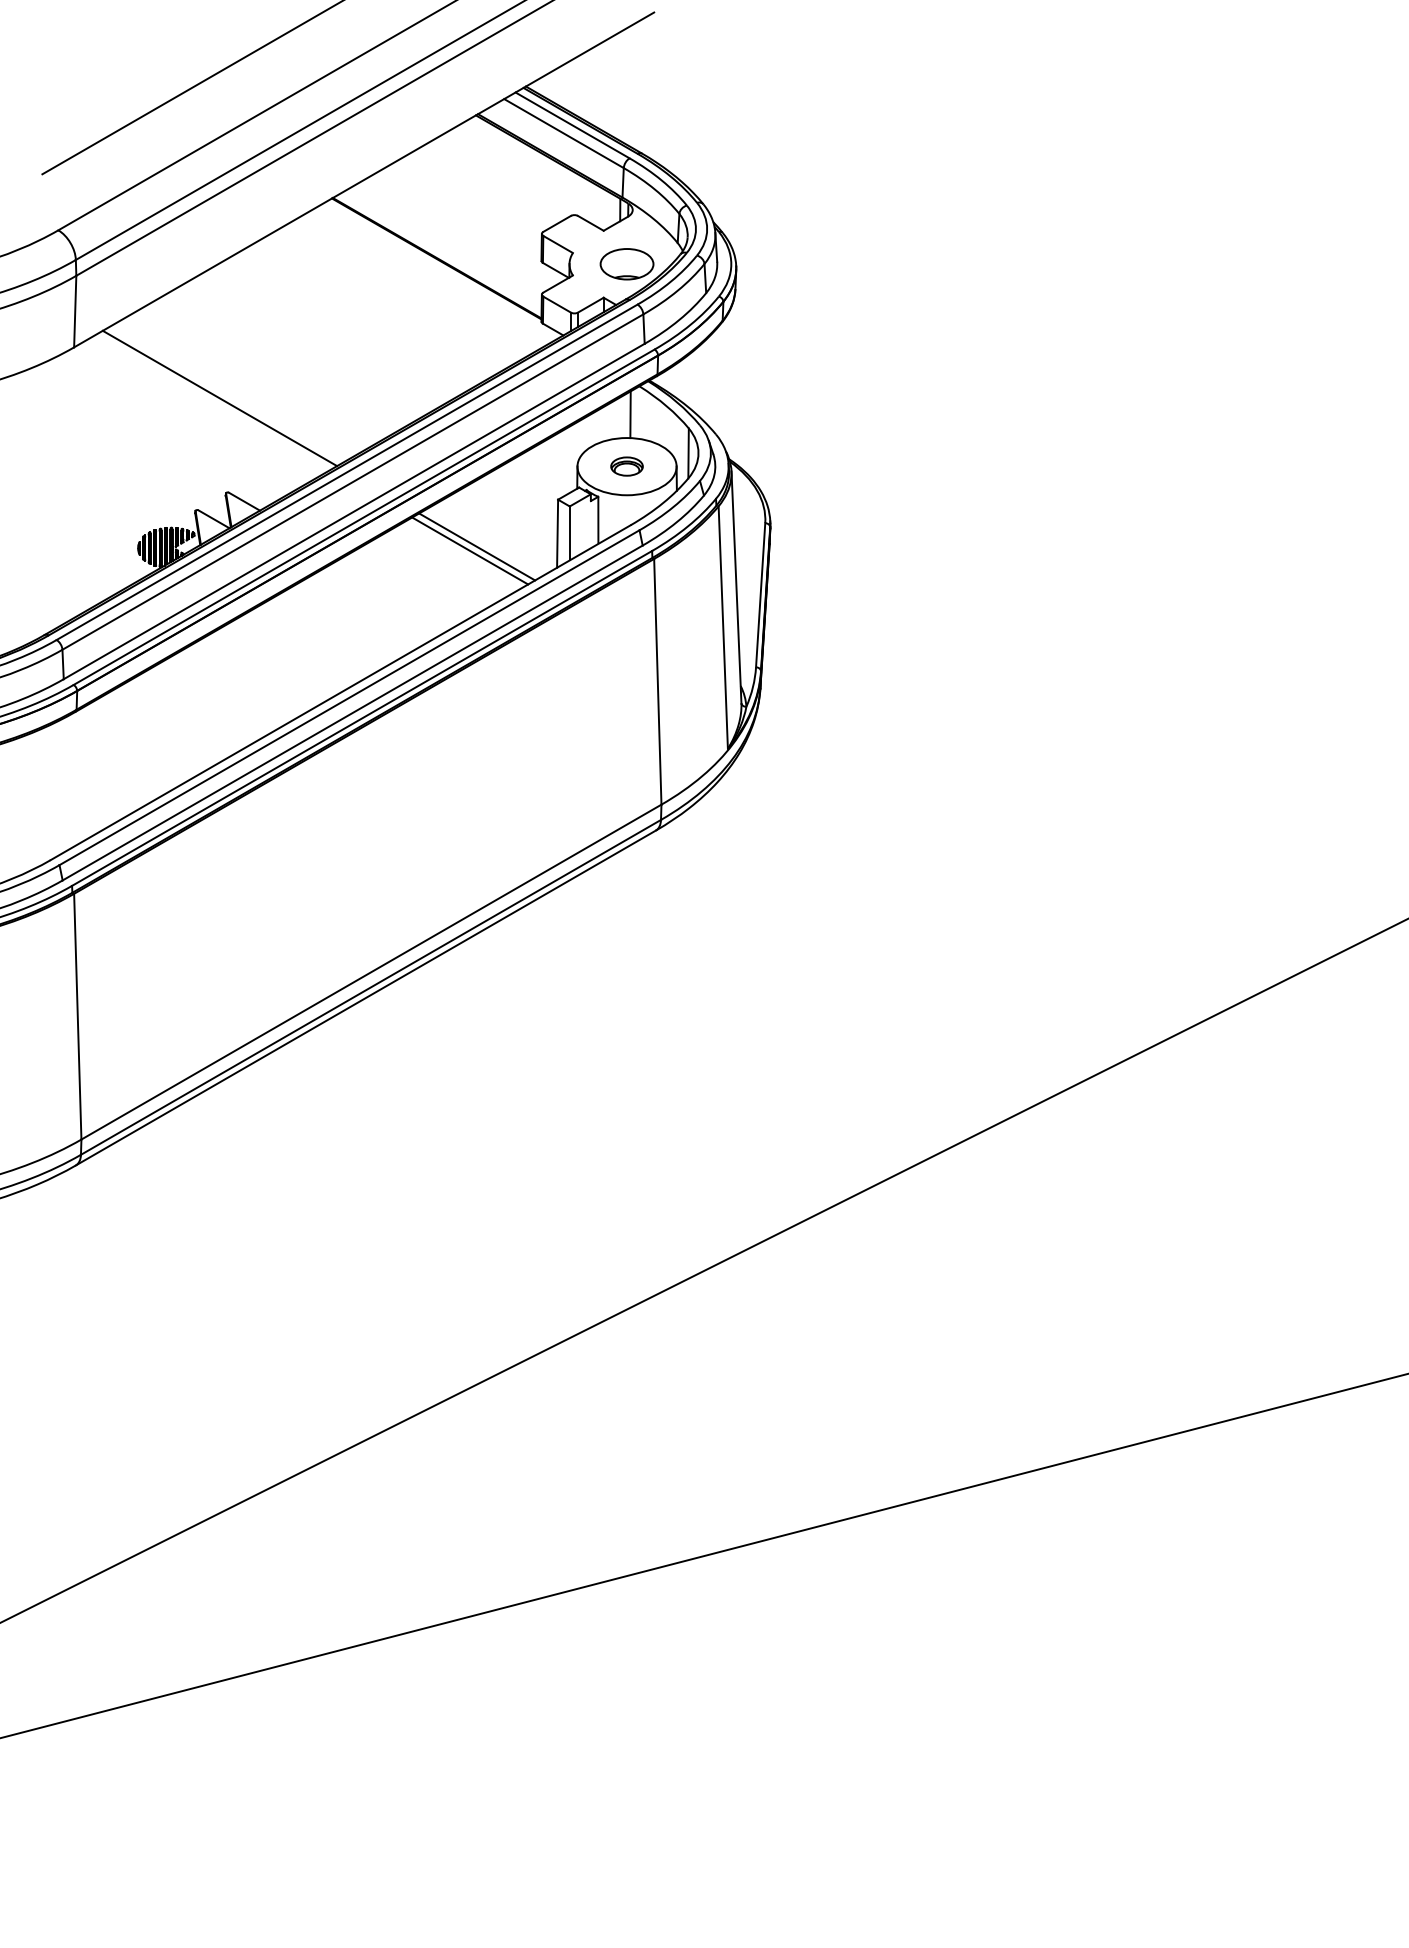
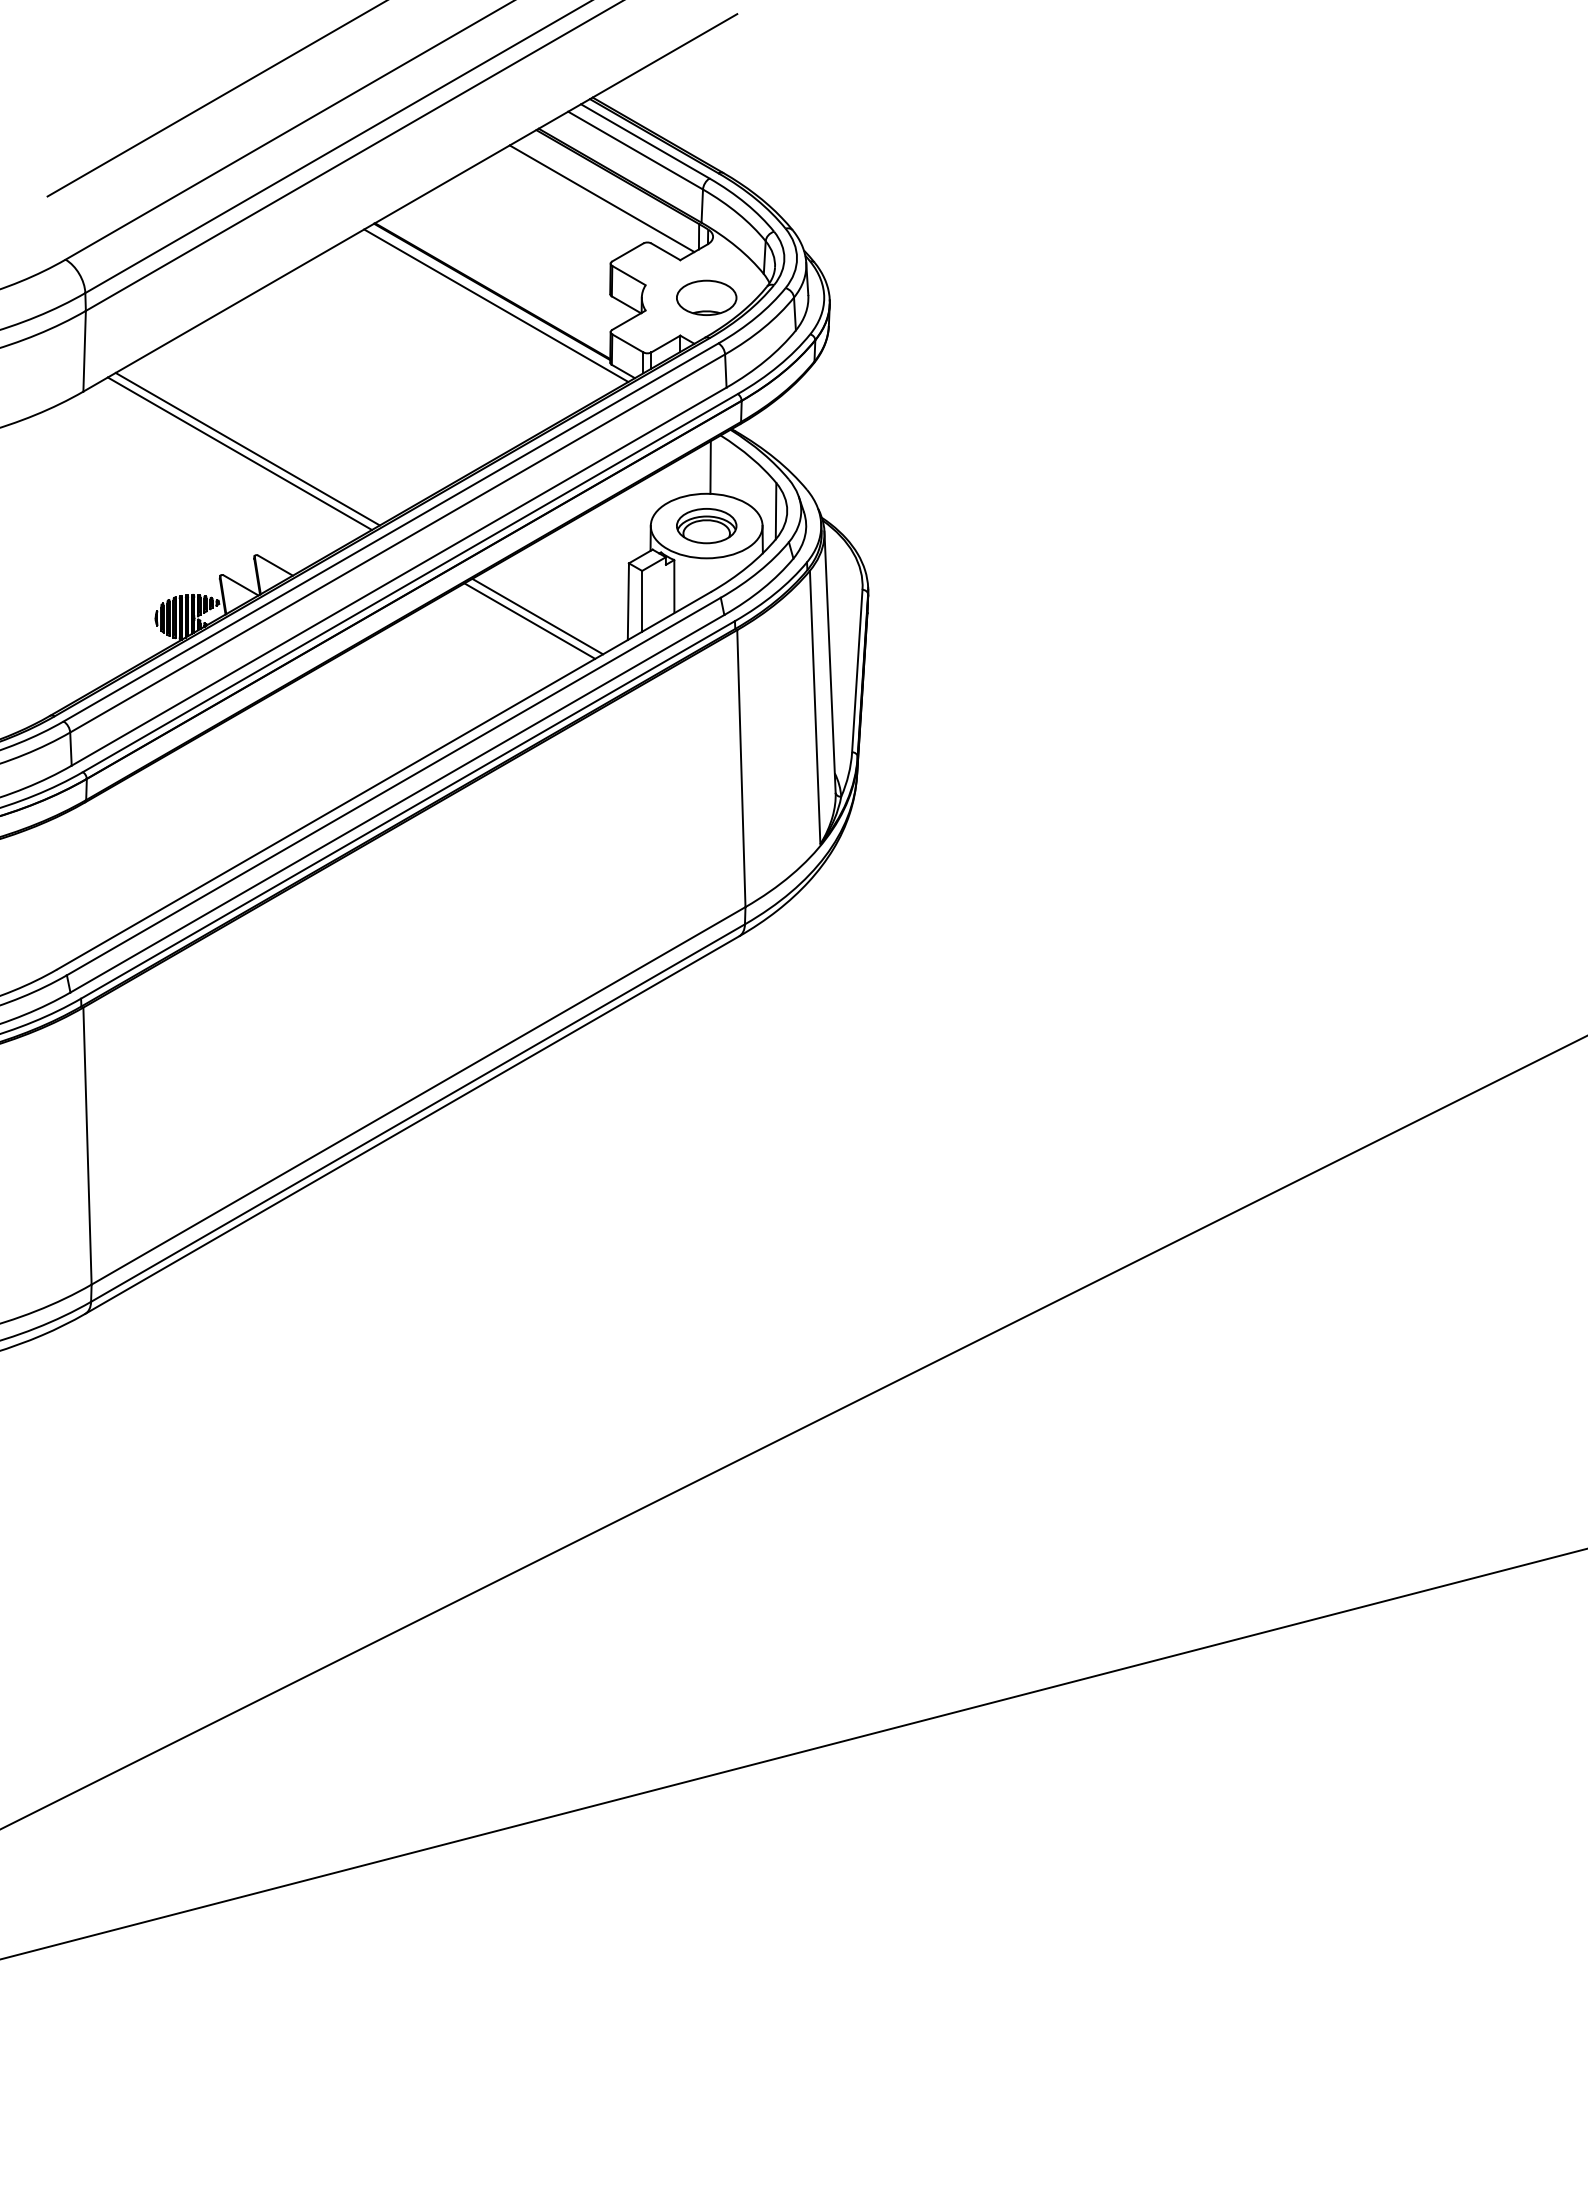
line: (534, 176) -> (602, 198), added
line: (440, 270) -> (496, 304), added
line: (212, 402) -> (239, 453), added
part: (626, 466) -> (706, 525), size x1.67

